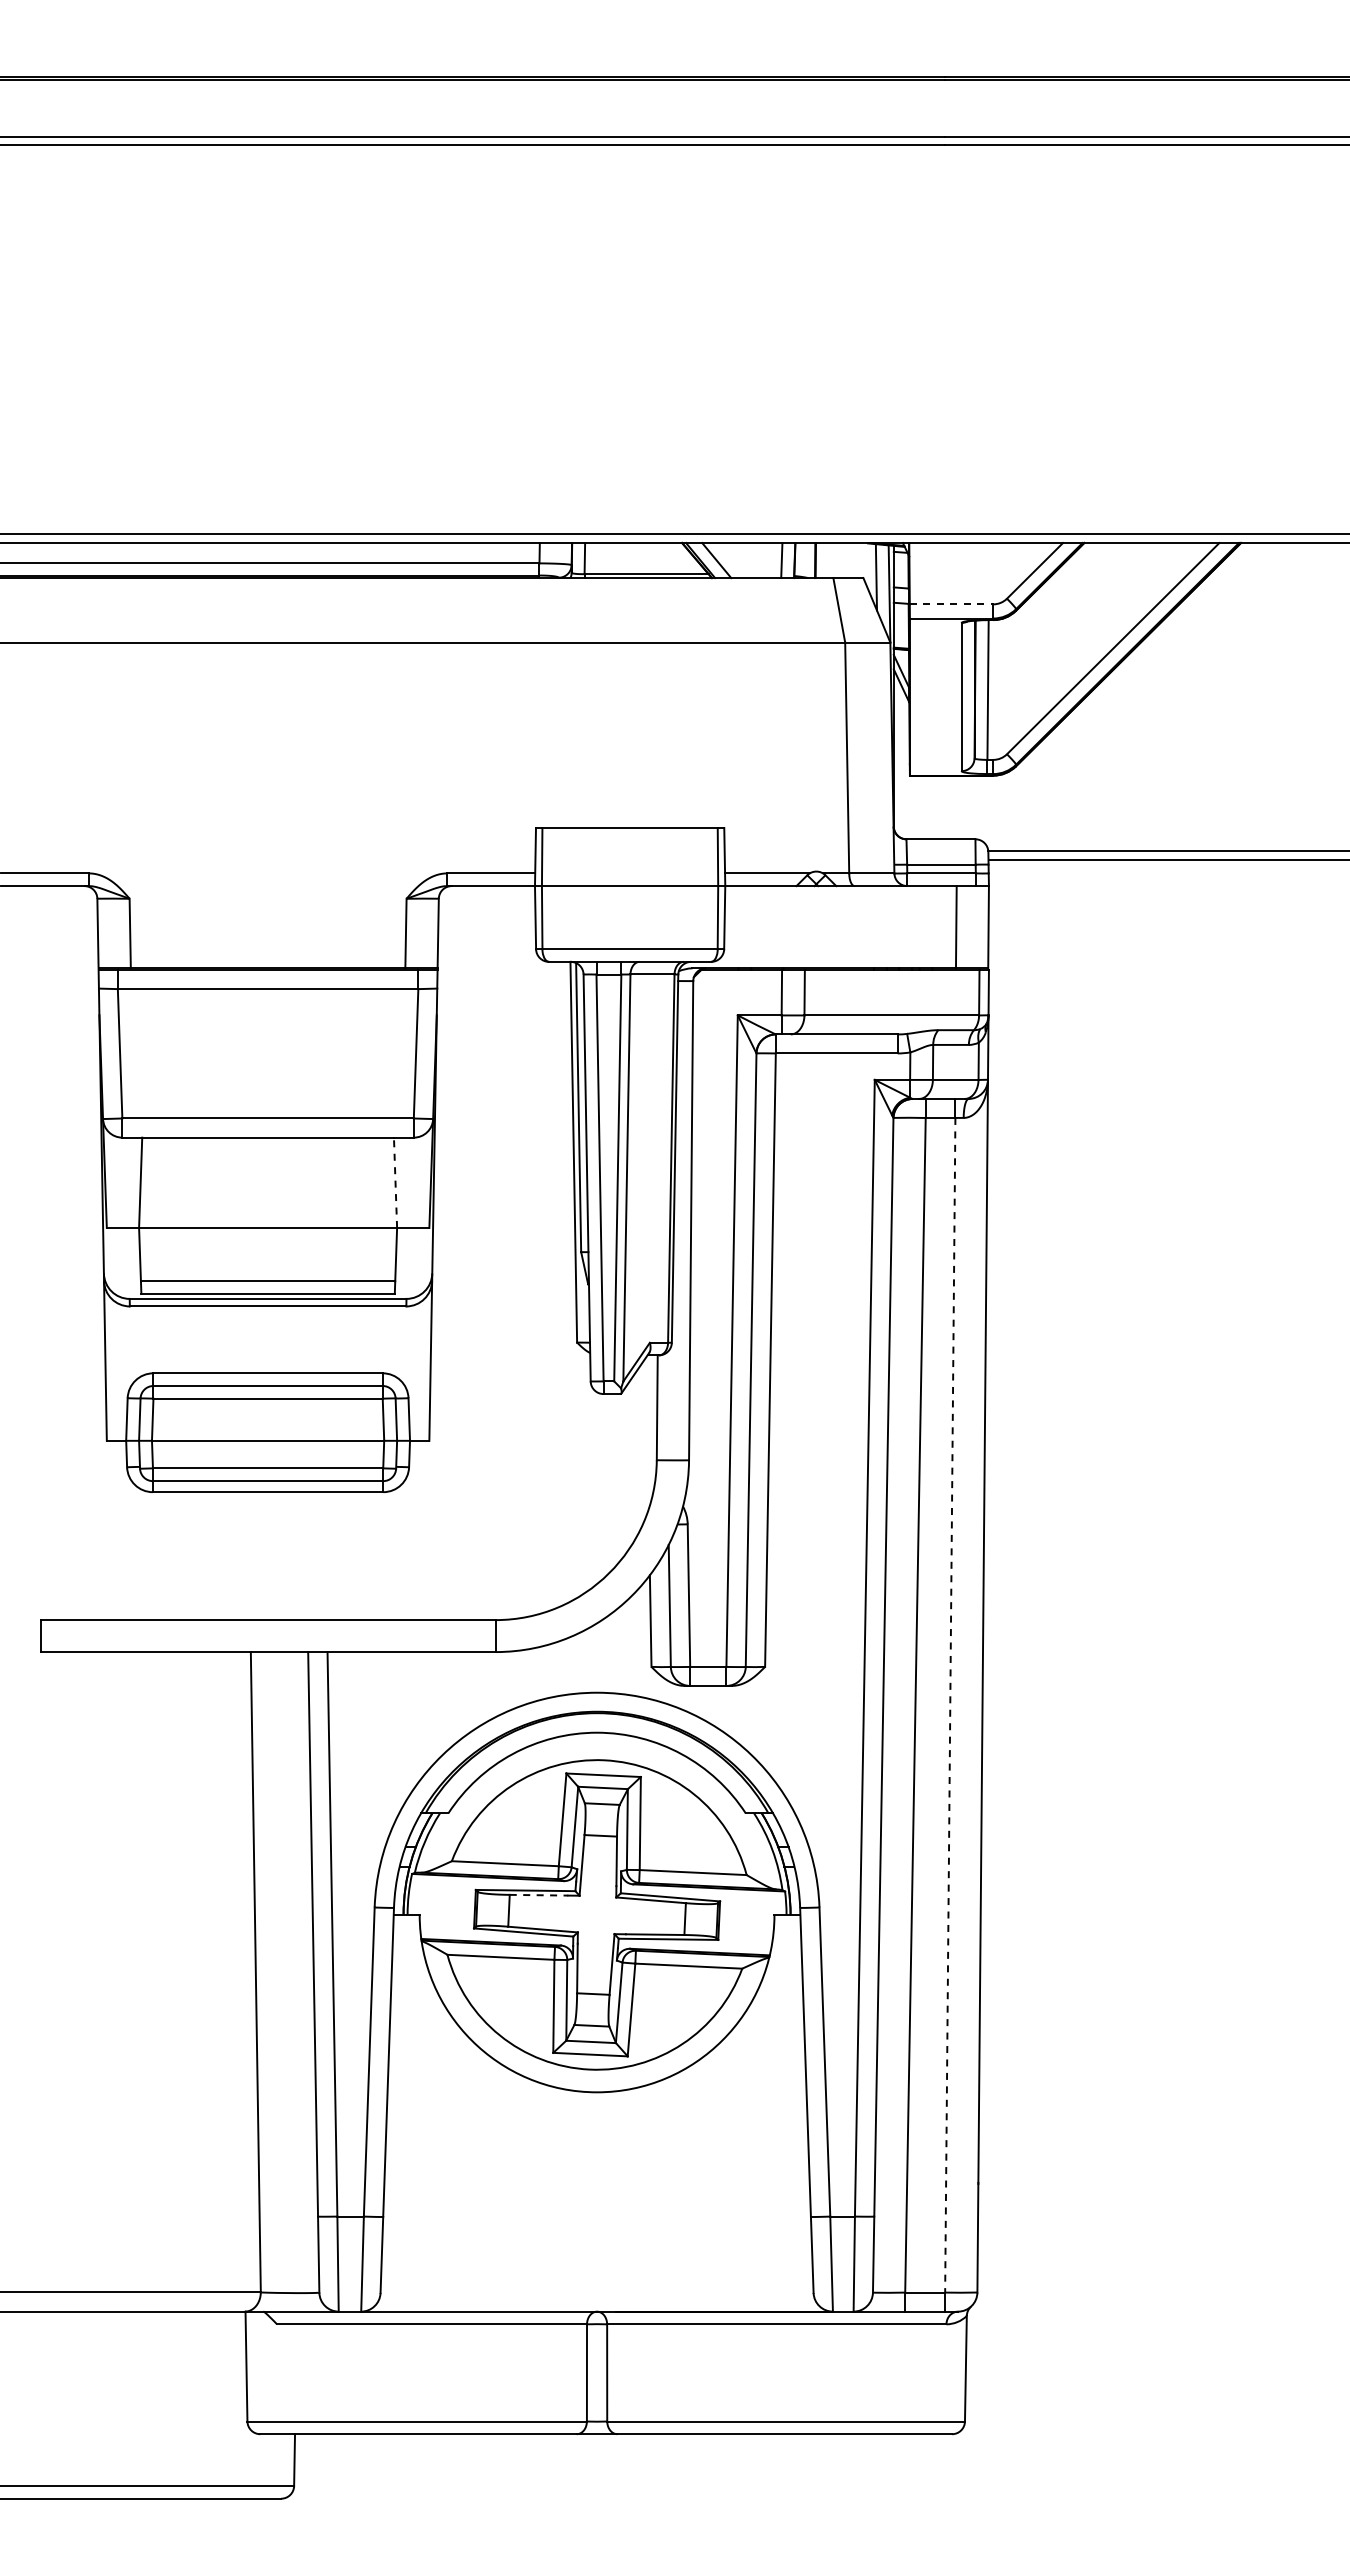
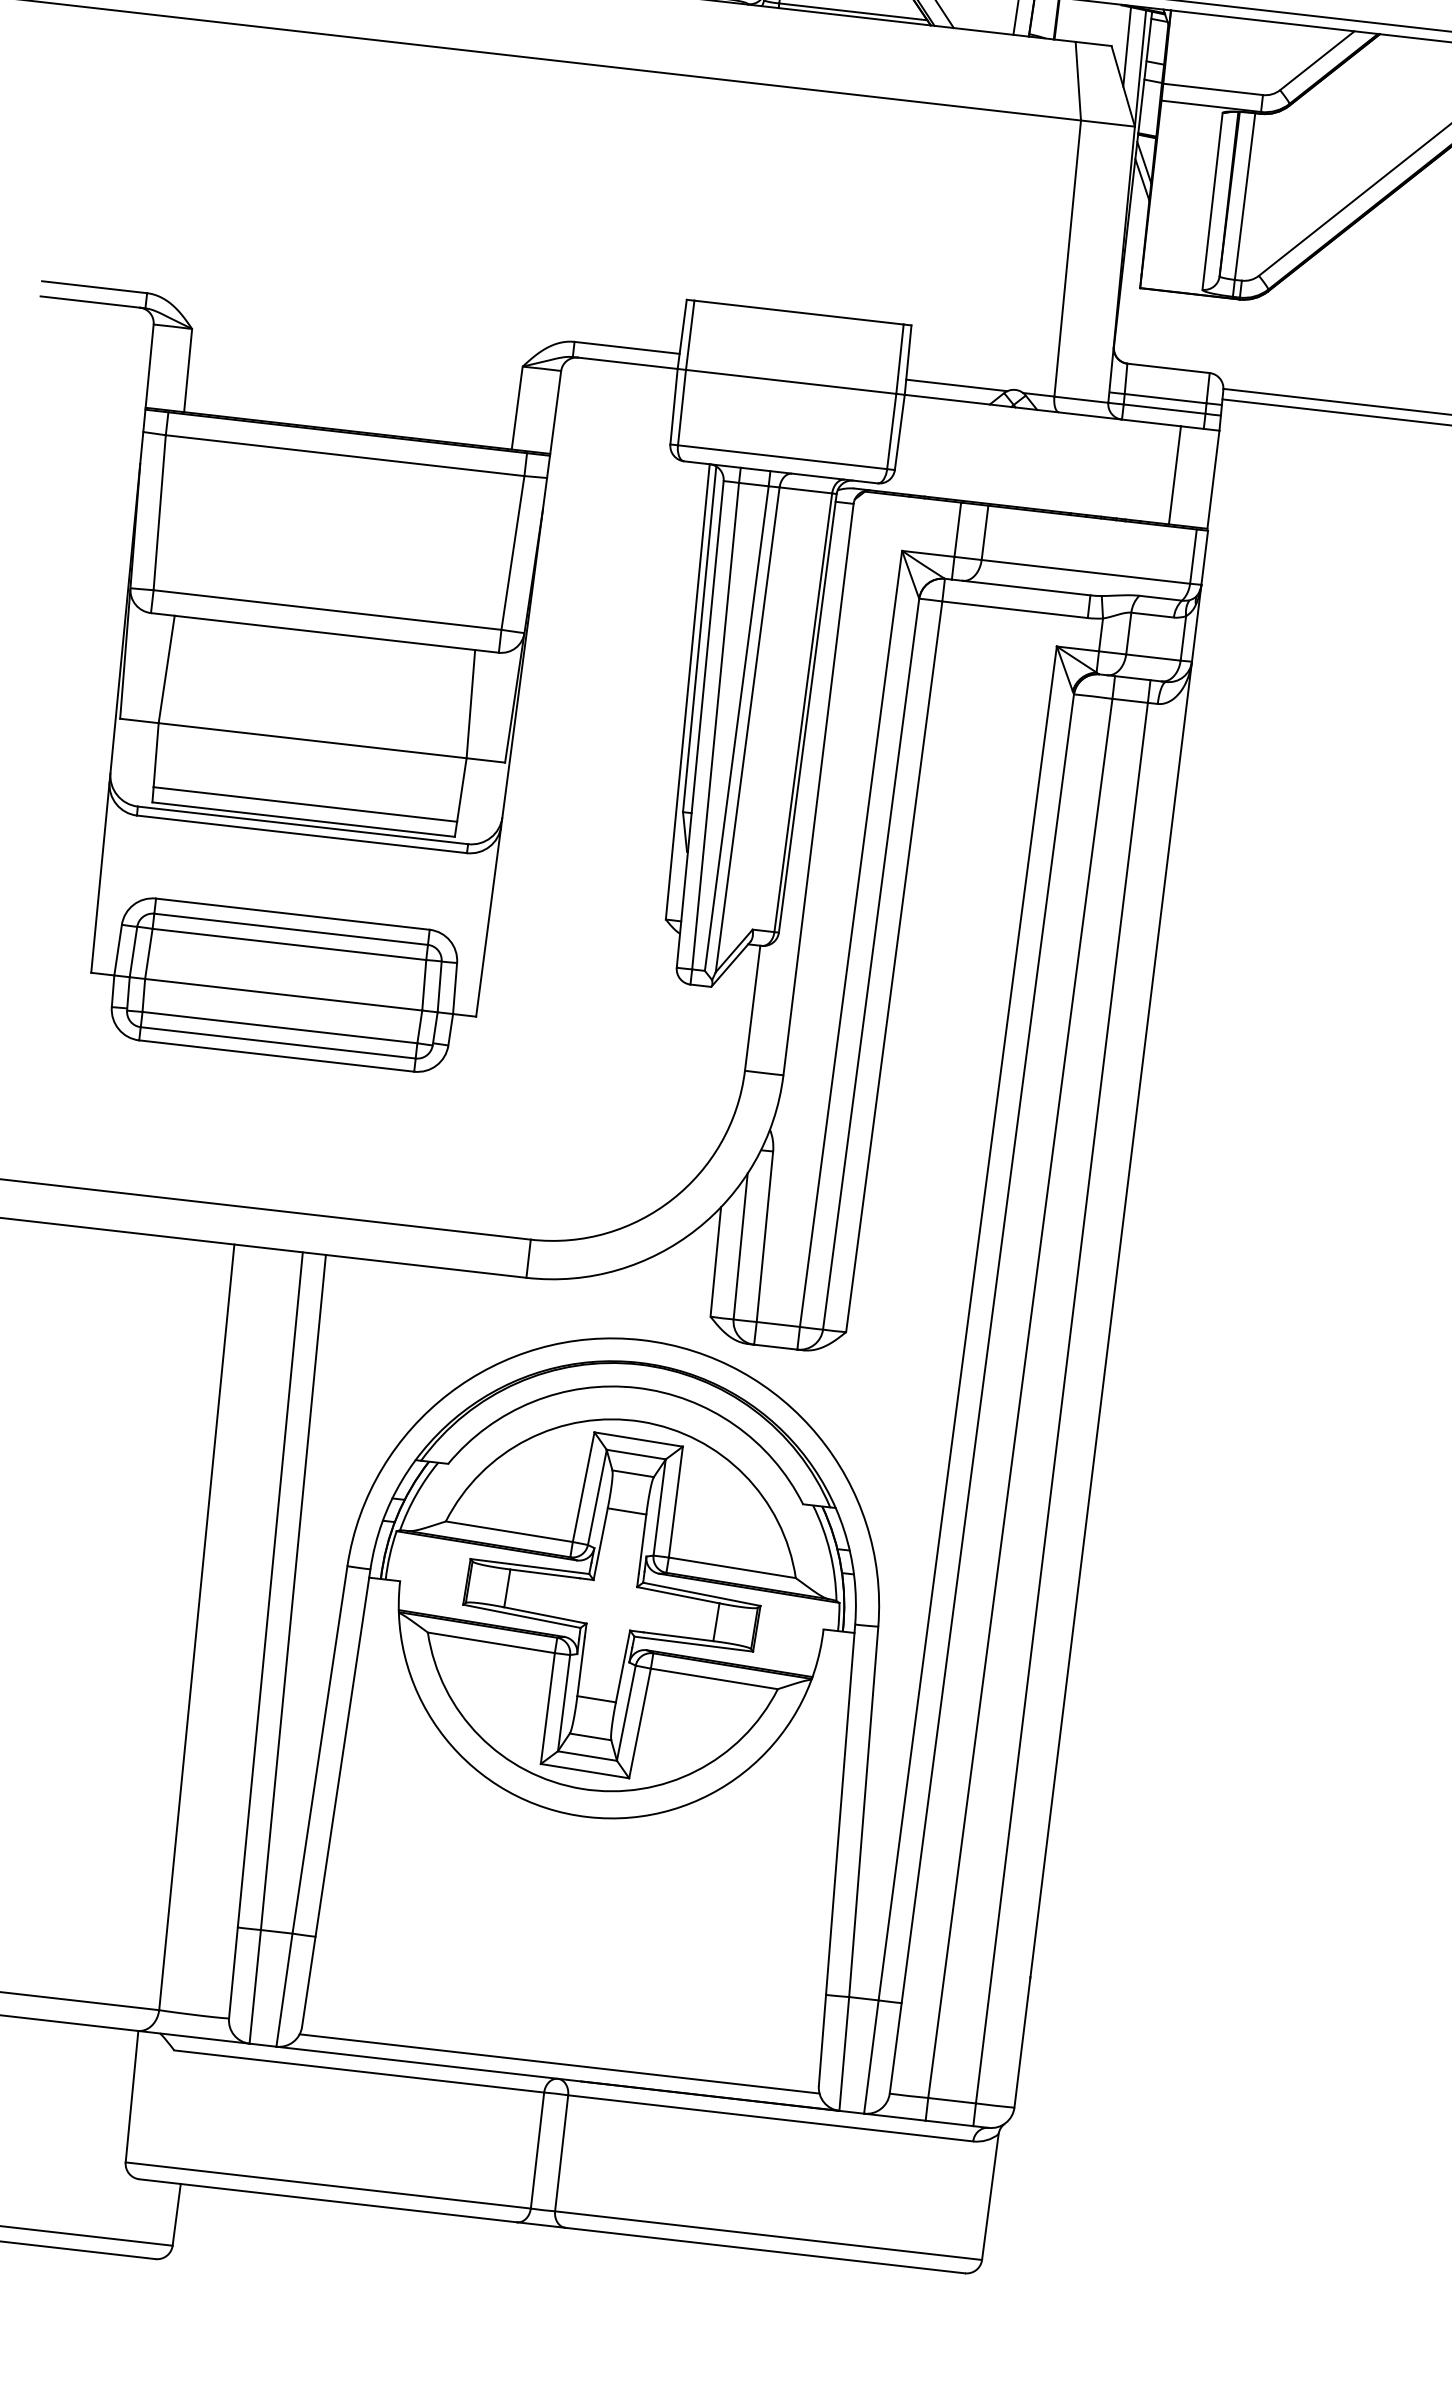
line: (951, 604) -> (1213, 89), dashed -> solid
line: (395, 1182) -> (470, 703), dashed -> solid
line: (950, 1705) -> (1062, 1403), dashed -> solid
line: (539, 1895) -> (545, 1574), dashed -> solid
line: (596, 2299) -> (558, 2064), added

